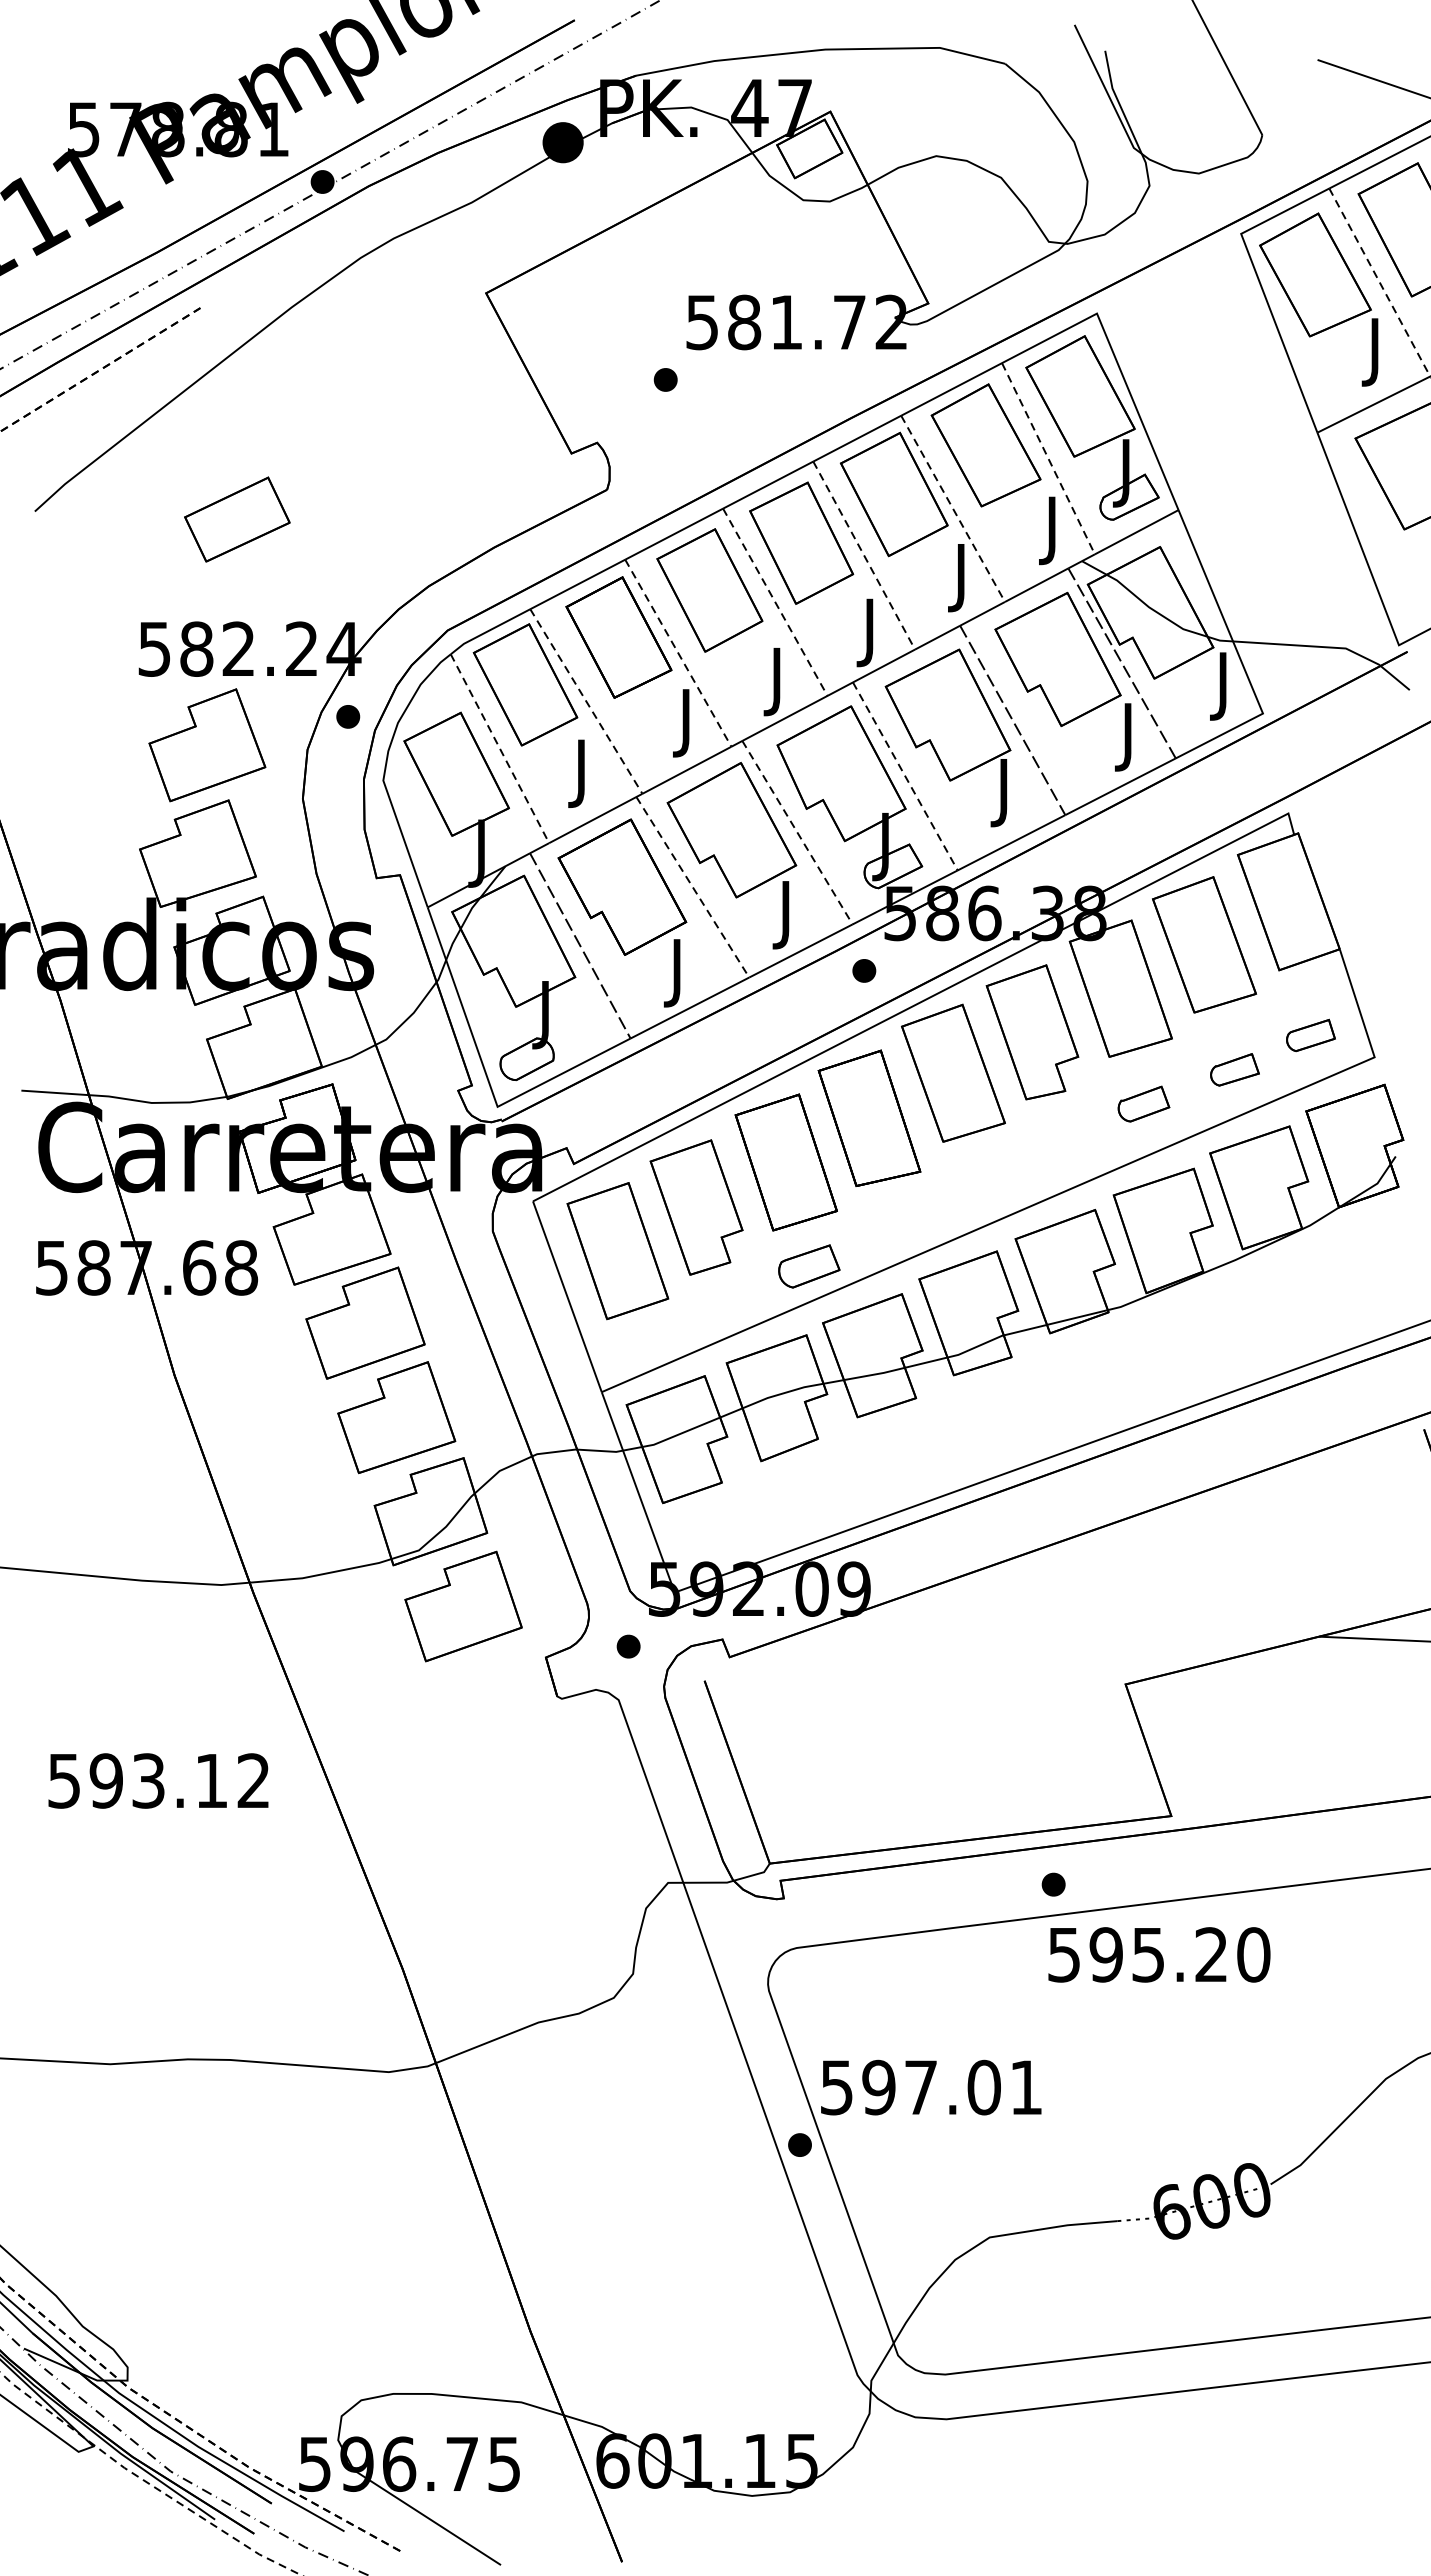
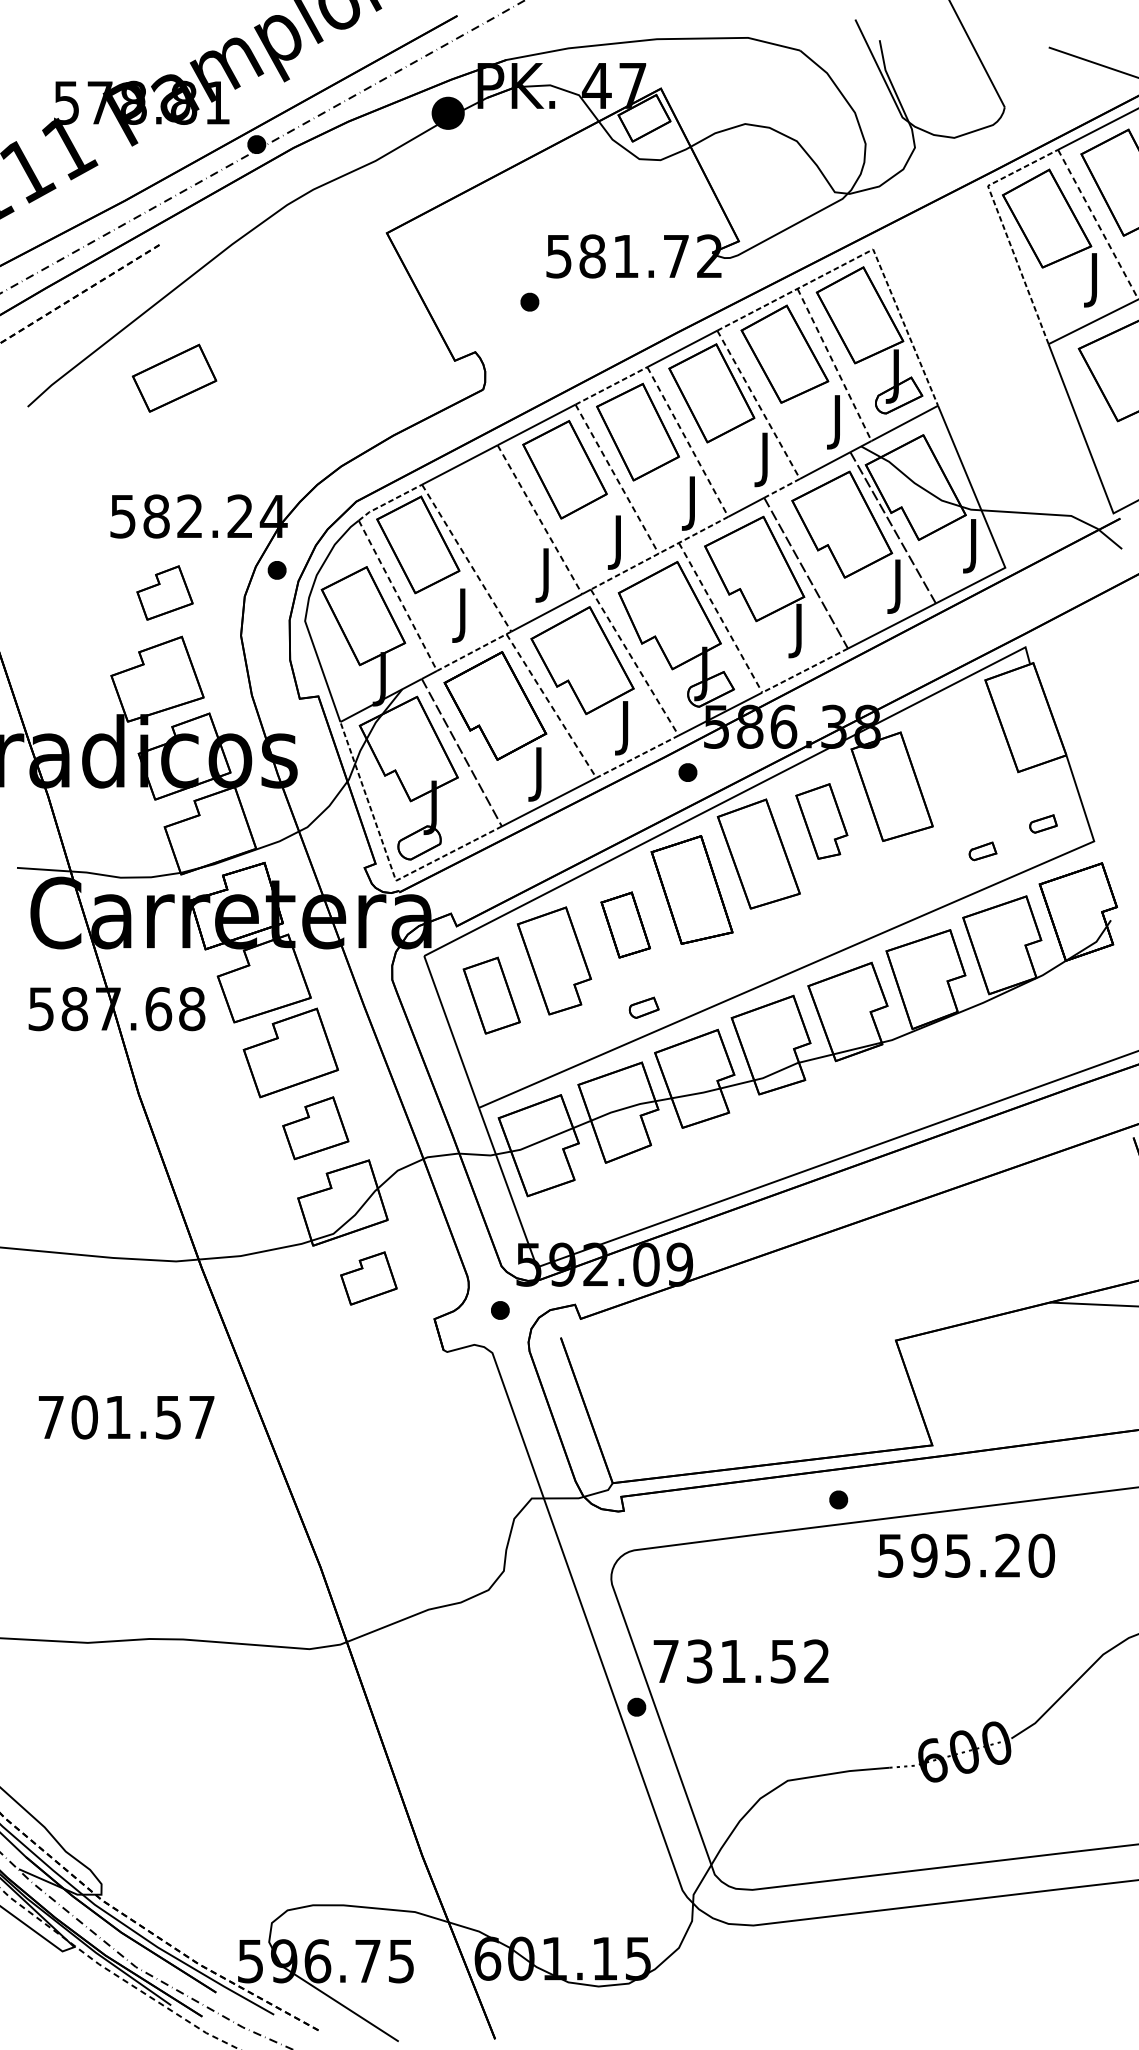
line: (1261, 286) -> (1004, 227), solid -> dashed
line: (1094, 314) -> (871, 250), solid -> dashed
line: (768, 485) -> (611, 386), solid -> dashed
part: (237, 519) -> (174, 378), moved
line: (982, 614) -> (782, 488), solid -> dashed
line: (489, 630) -> (389, 501), solid -> dashed
part: (618, 637) -> (492, 507), removed
line: (828, 695) -> (659, 553), solid -> dashed
part: (207, 745) -> (165, 593), size x0.6
line: (595, 818) -> (473, 651), solid -> dashed
line: (1011, 843) -> (805, 671), solid -> dashed
part: (1204, 944) -> (958, 751), removed
line: (800, 951) -> (637, 757), solid -> dashed
part: (1032, 1032) -> (821, 821), size x0.7
part: (1310, 1035) -> (1043, 824), size x0.7
part: (1234, 1069) -> (982, 851), size x0.7
line: (487, 1077) -> (388, 857), solid -> dashed
part: (1143, 1103) -> (910, 878), removed
part: (785, 1162) -> (625, 925), size x0.6
part: (617, 1251) -> (491, 995), size x0.7
part: (809, 1266) -> (644, 1007), size x0.6
part: (396, 1417) -> (315, 1128), size x0.7
part: (463, 1606) -> (368, 1278), size x0.6
text: (158, 1780) -> (126, 1417), 593.12 -> 701.57
text: (1159, 1954) -> (966, 1555), moved
text: (931, 2087) -> (741, 1661), 597.01 -> 731.52

